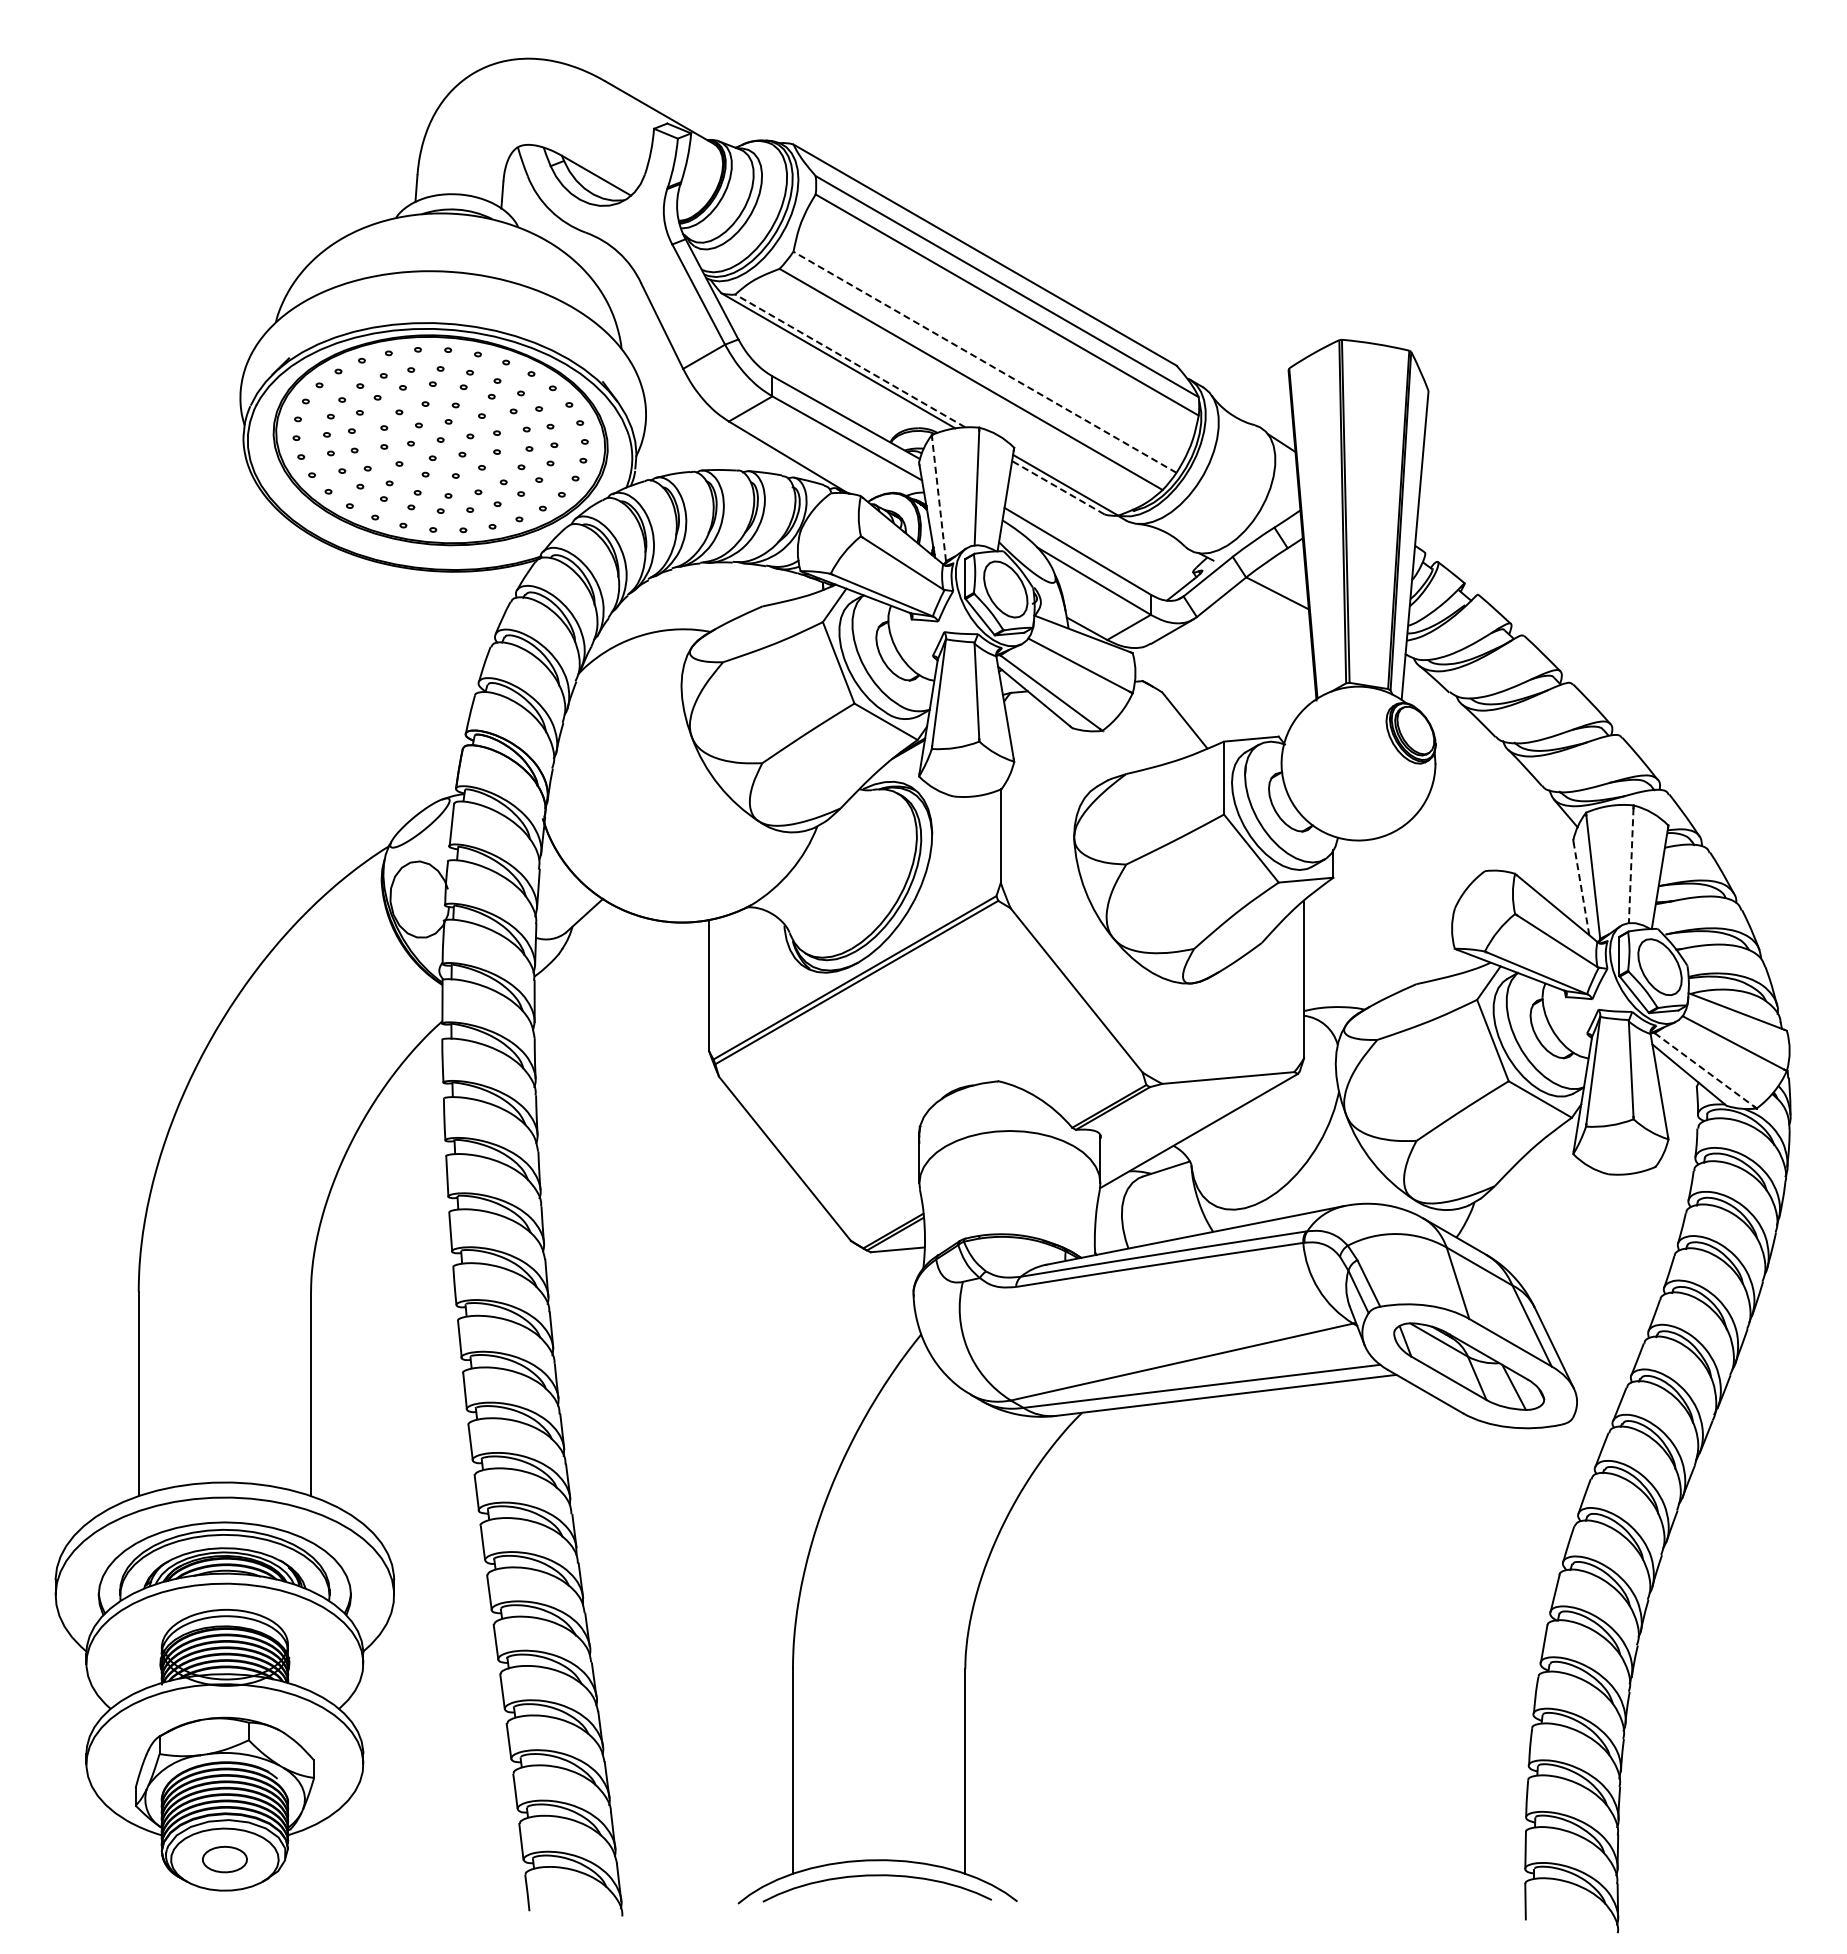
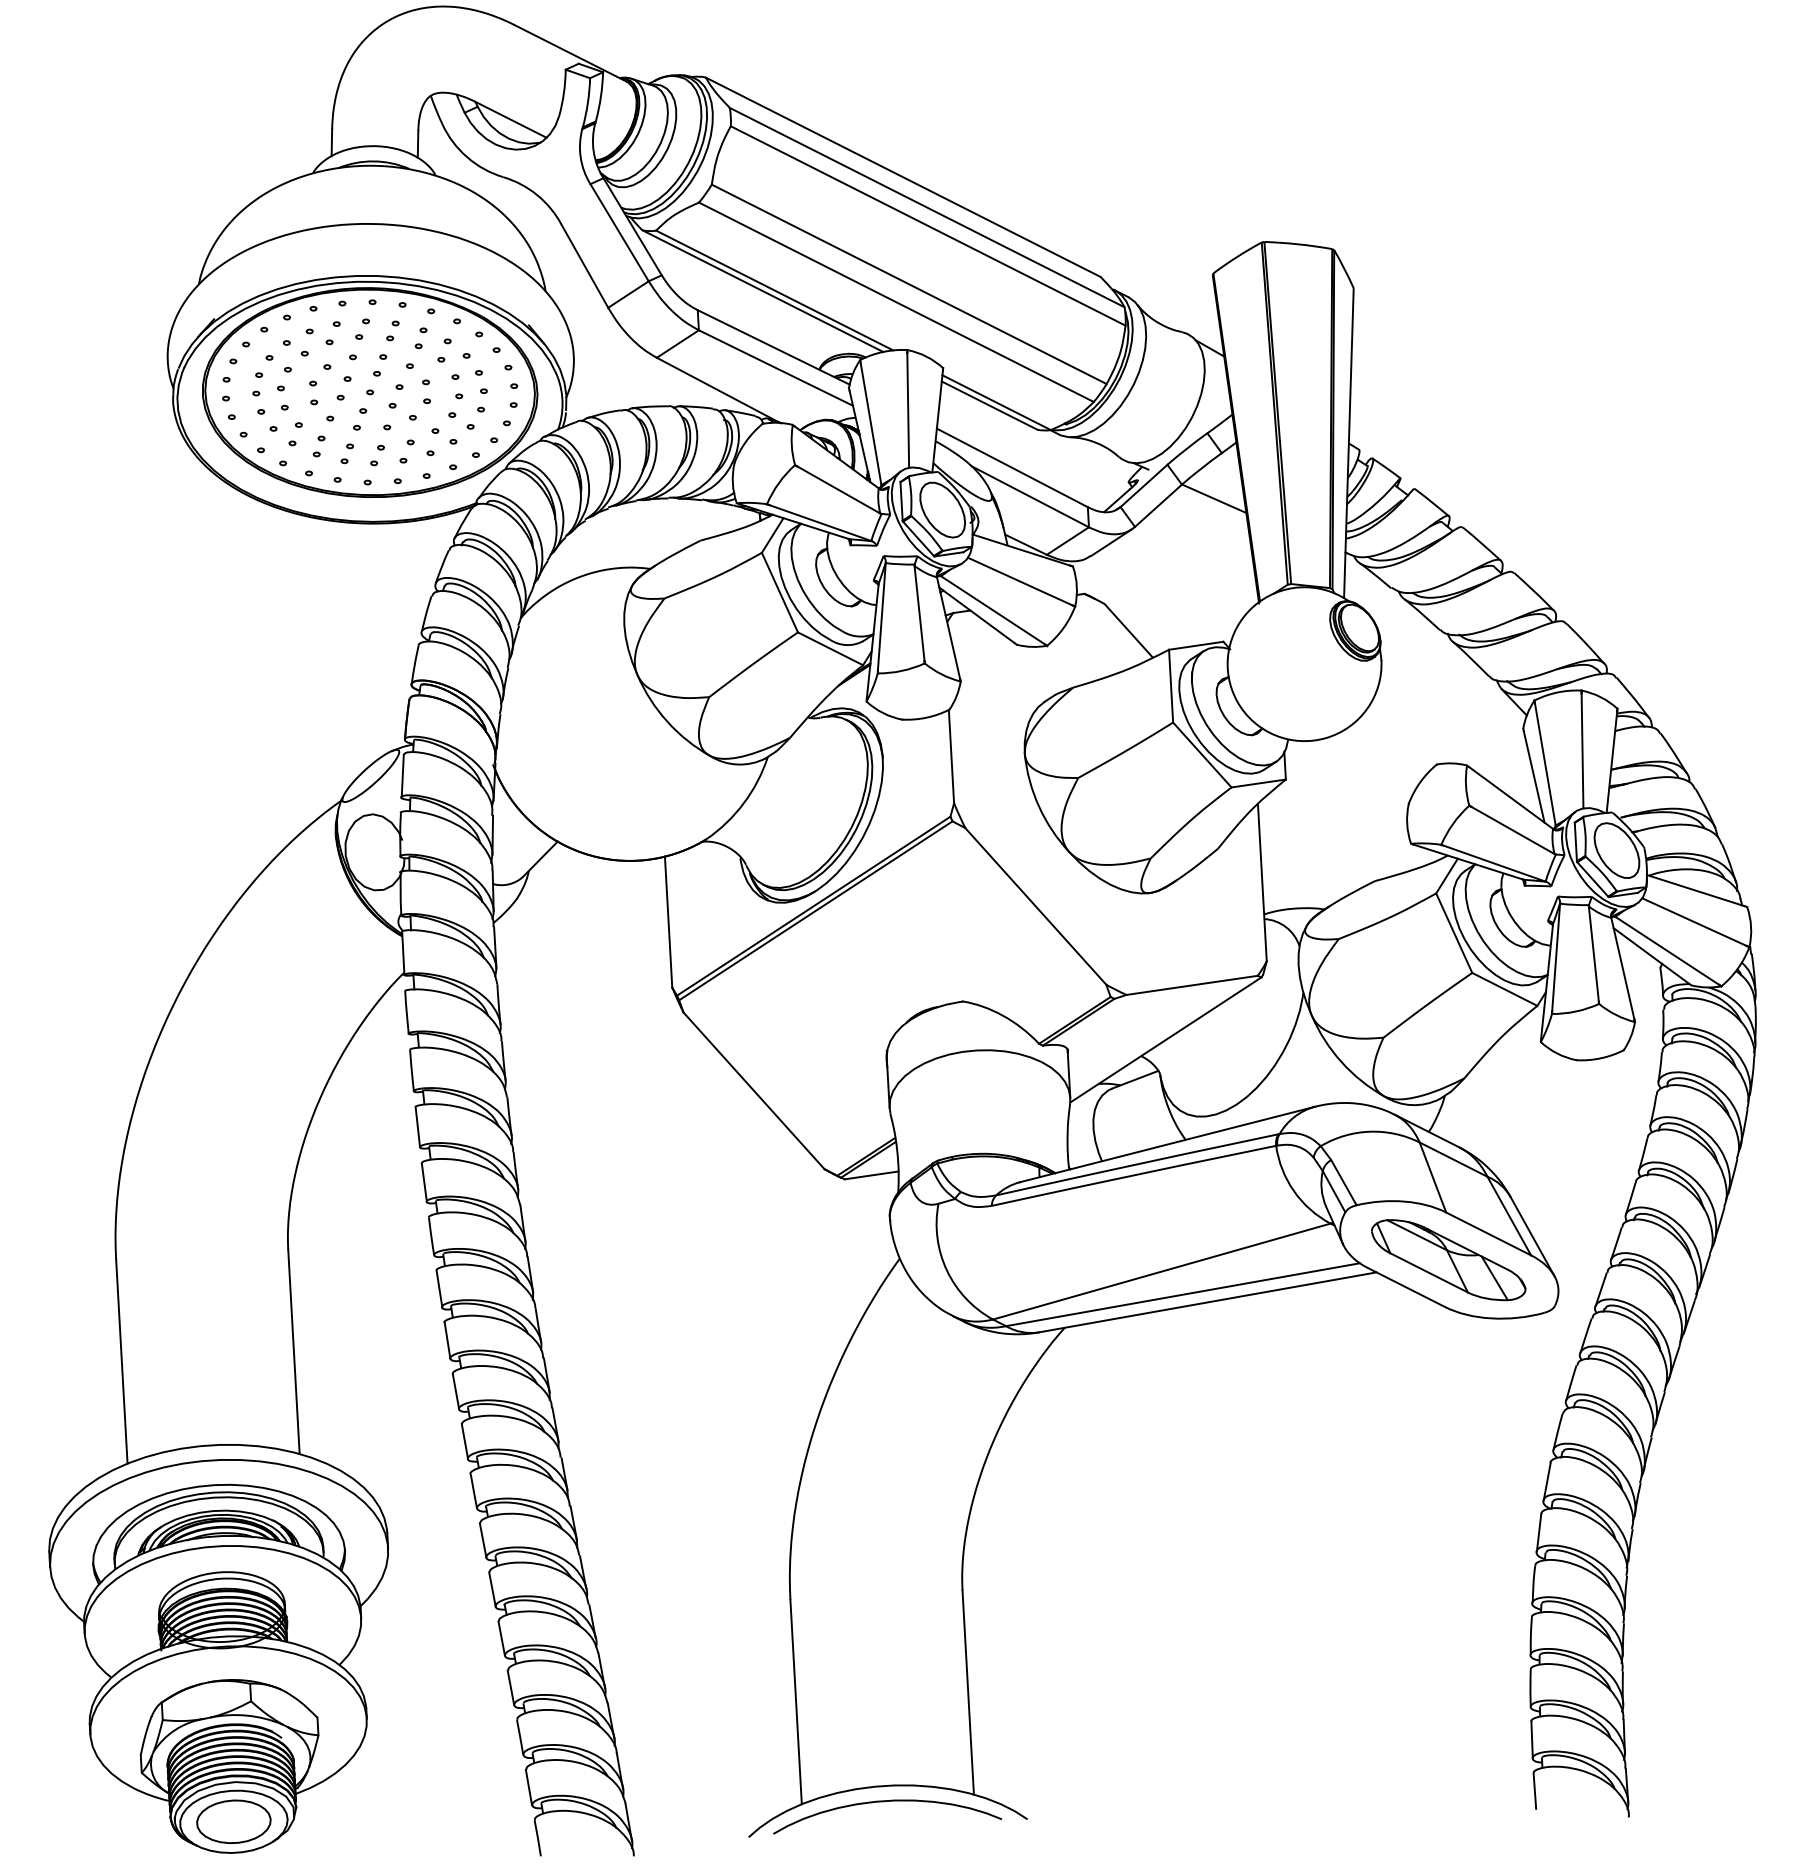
line: (850, 360) -> (774, 290), dashed -> solid
line: (984, 362) -> (908, 284), dashed -> solid
line: (1057, 487) -> (988, 405), dashed -> solid
line: (939, 499) -> (871, 423), dashed -> solid
line: (1631, 866) -> (1582, 751), dashed -> solid
line: (1581, 888) -> (1534, 776), dashed -> solid
line: (1705, 1070) -> (1668, 951), dashed -> solid
part: (224, 1859) -> (233, 1821), size x1.67

